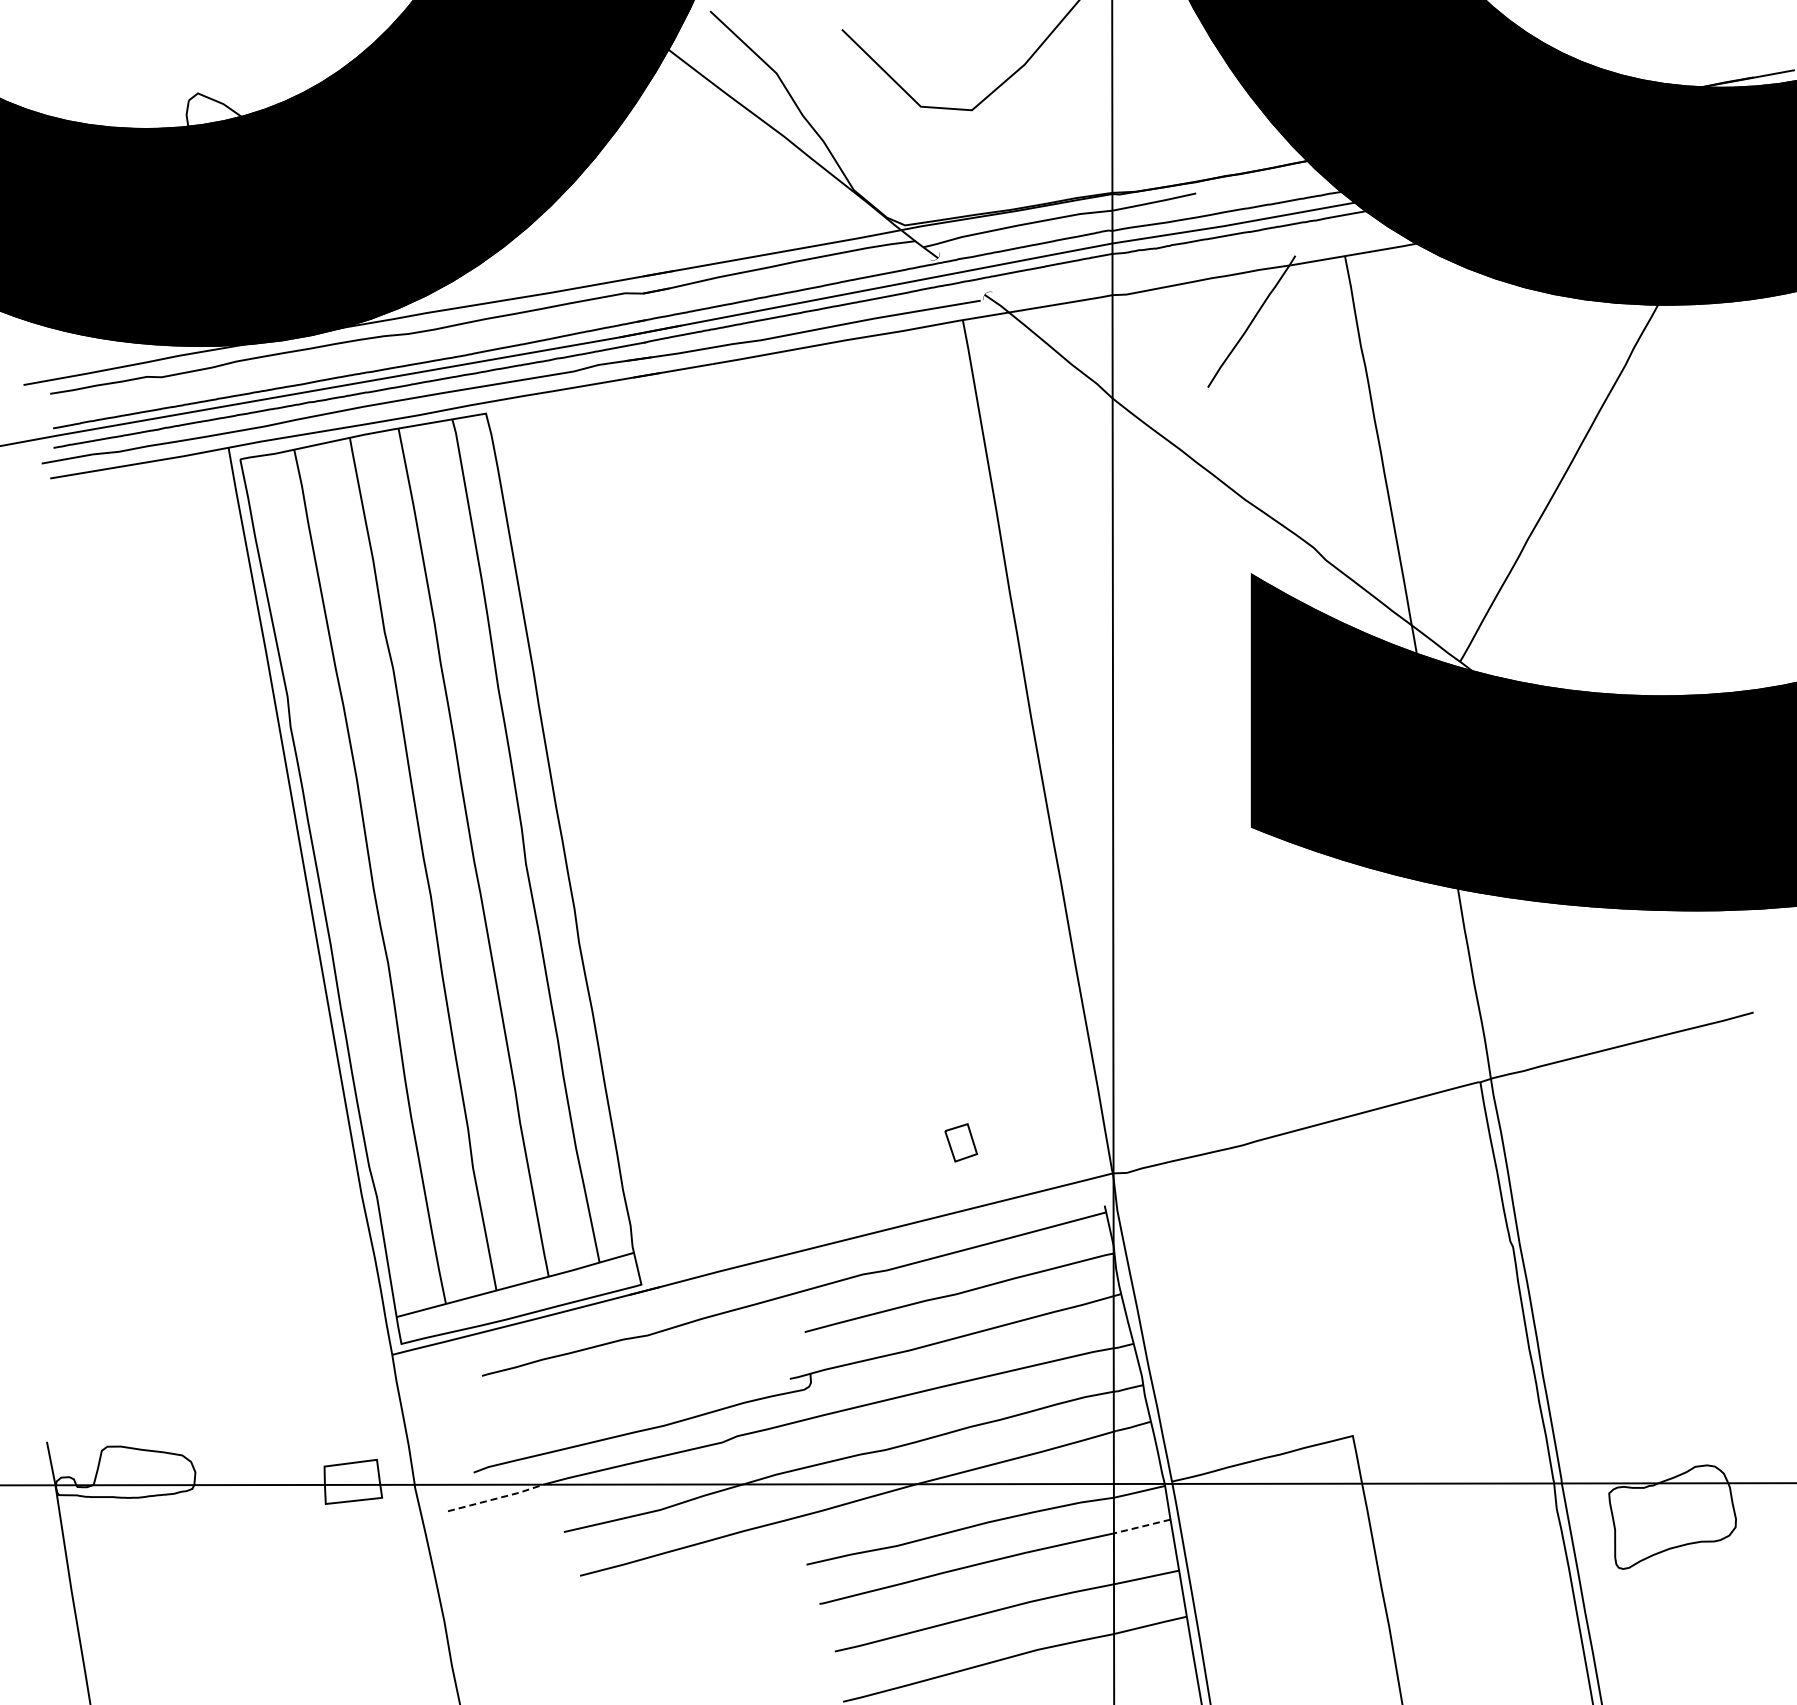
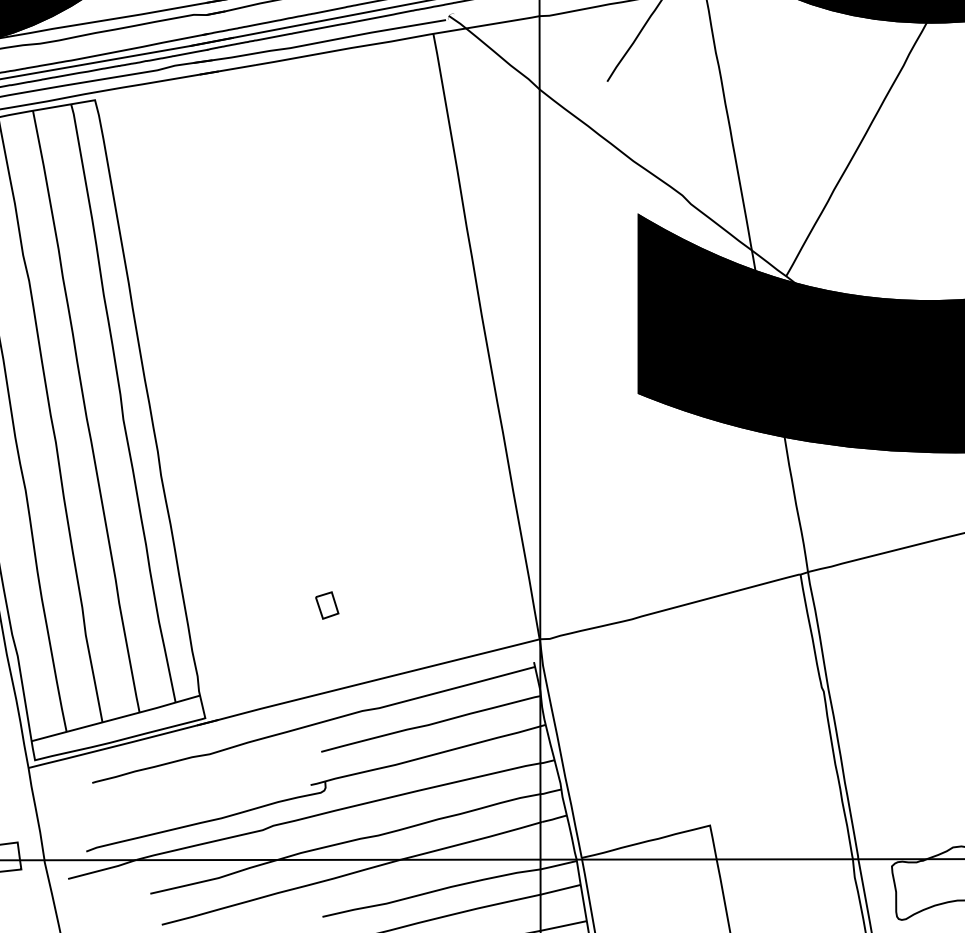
part: (961, 1142) -> (327, 605), moved
line: (497, 1498) -> (103, 869), dashed -> solid
line: (1141, 1526) -> (560, 889), dashed -> solid

